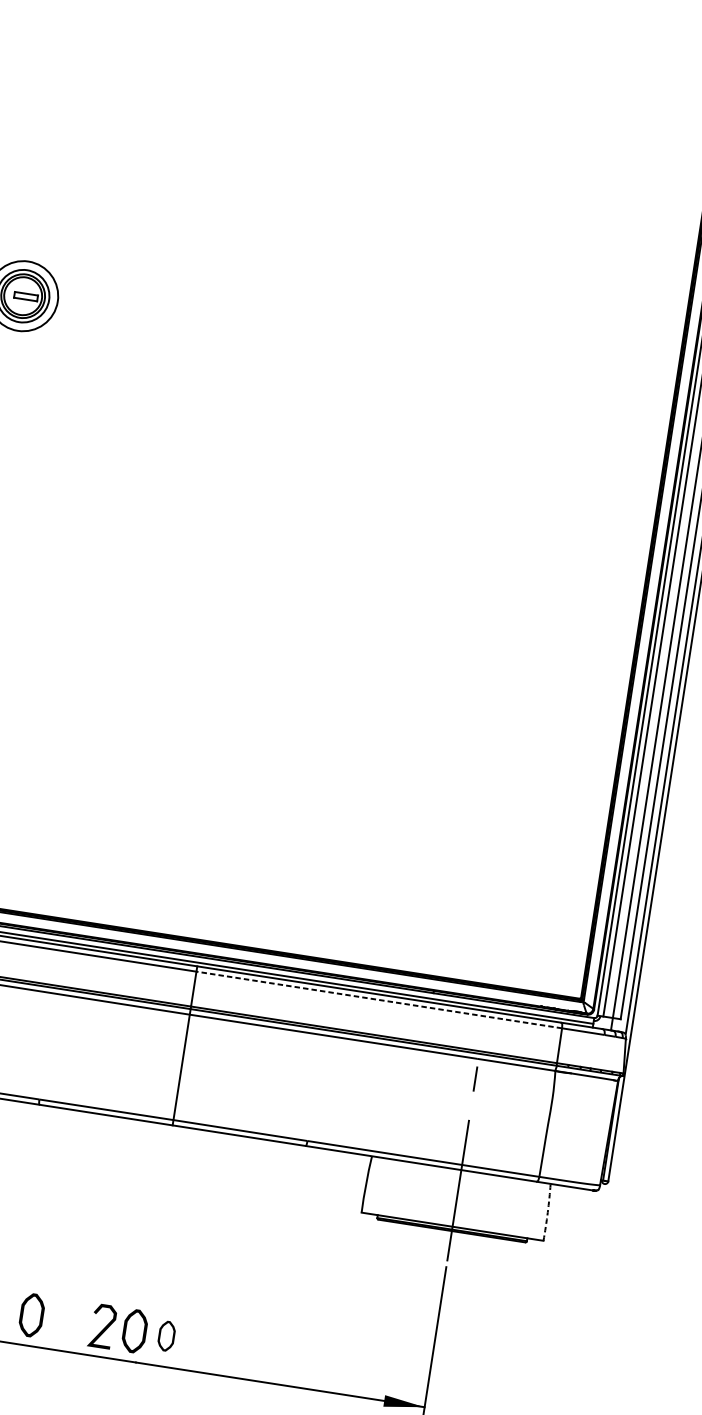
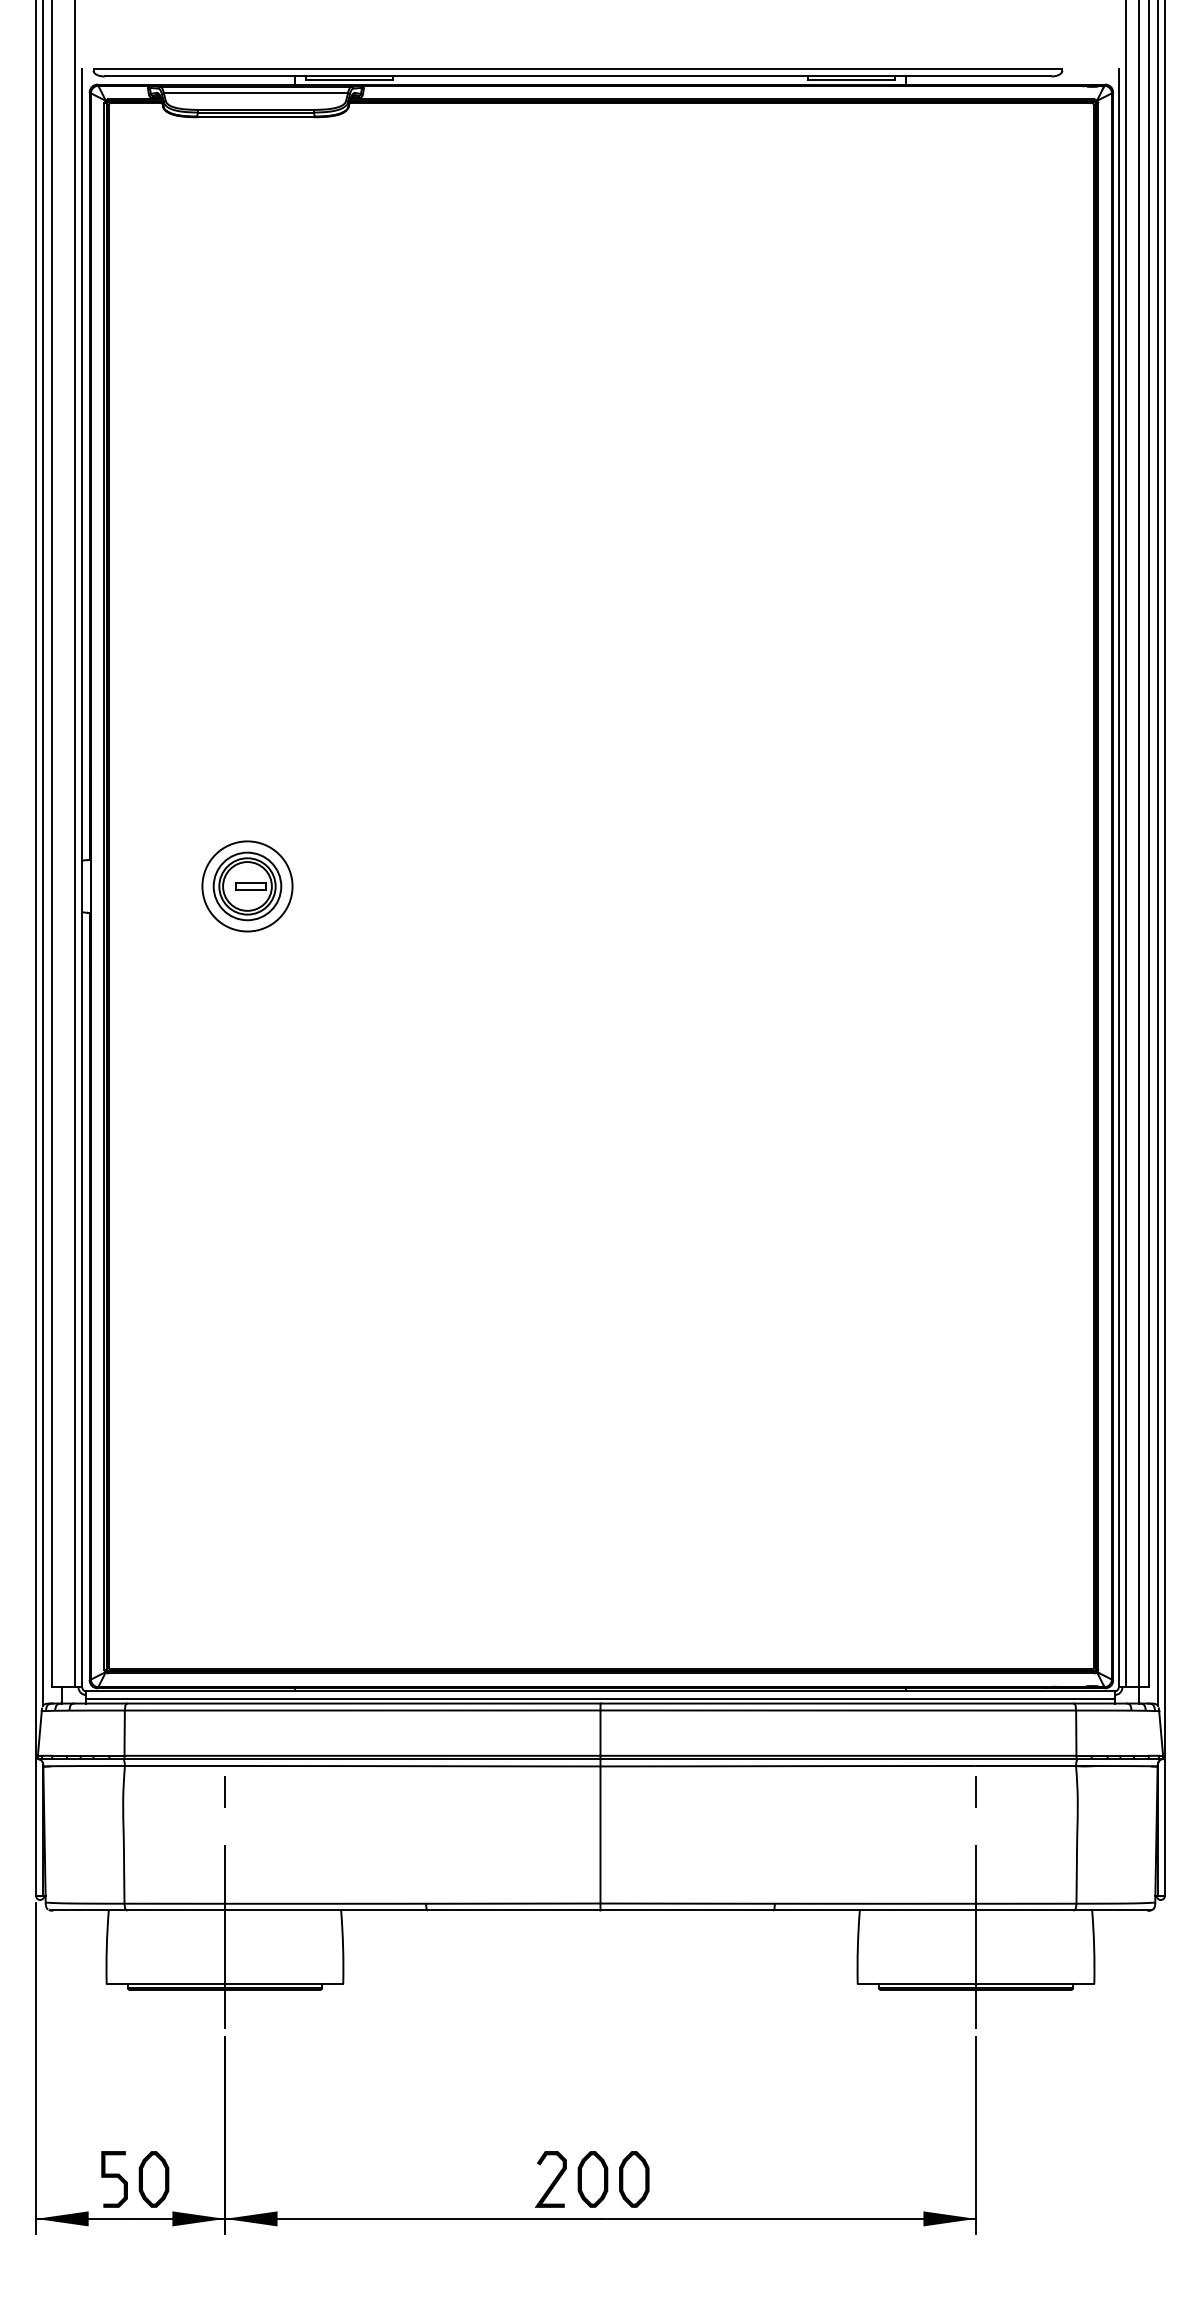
line: (379, 1000) -> (838, 1710), dashed -> solid
arc: (548, 1212) -> (1094, 1947), dashed -> solid
part: (31, 1315) -> (458, 2179), removed
part: (166, 1336) -> (634, 2179), size x1.43

